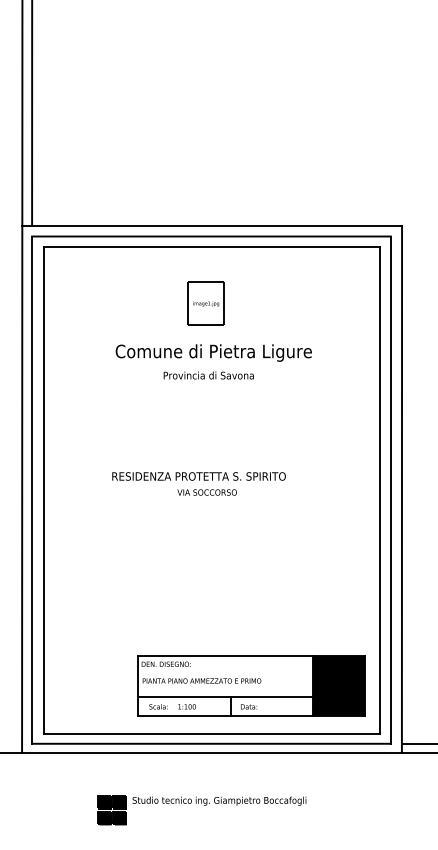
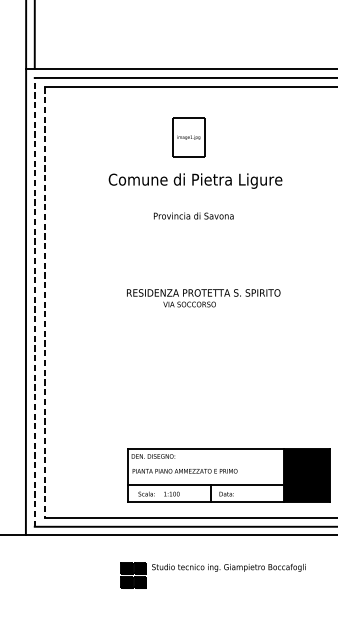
text: (208, 375) -> (193, 215), moved
text: (198, 476) -> (203, 292), moved
line: (32, 490) -> (35, 302), solid -> dashed
line: (43, 490) -> (44, 302), solid -> dashed
part: (201, 810) -> (212, 576), moved

